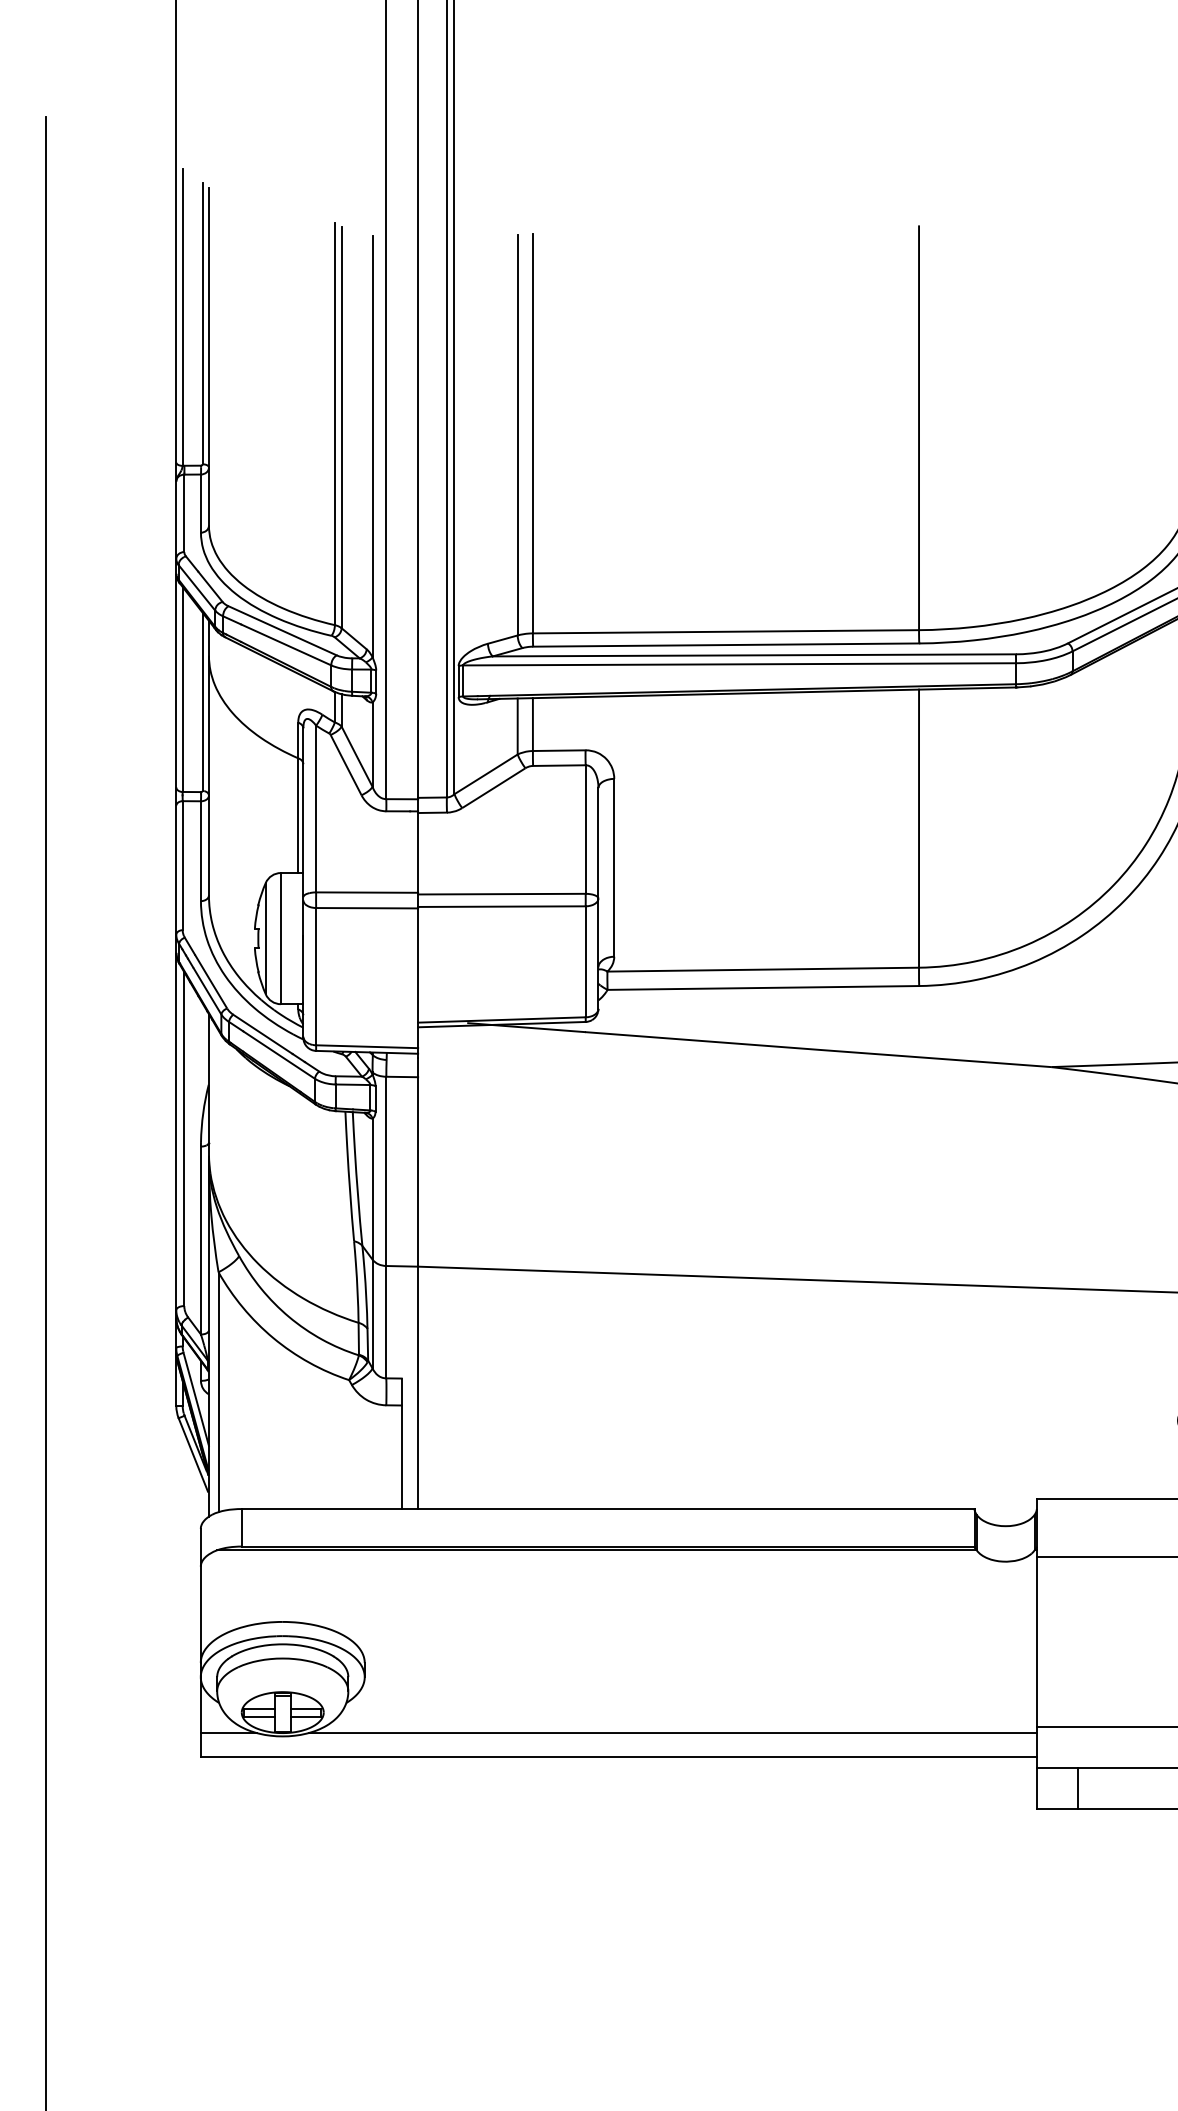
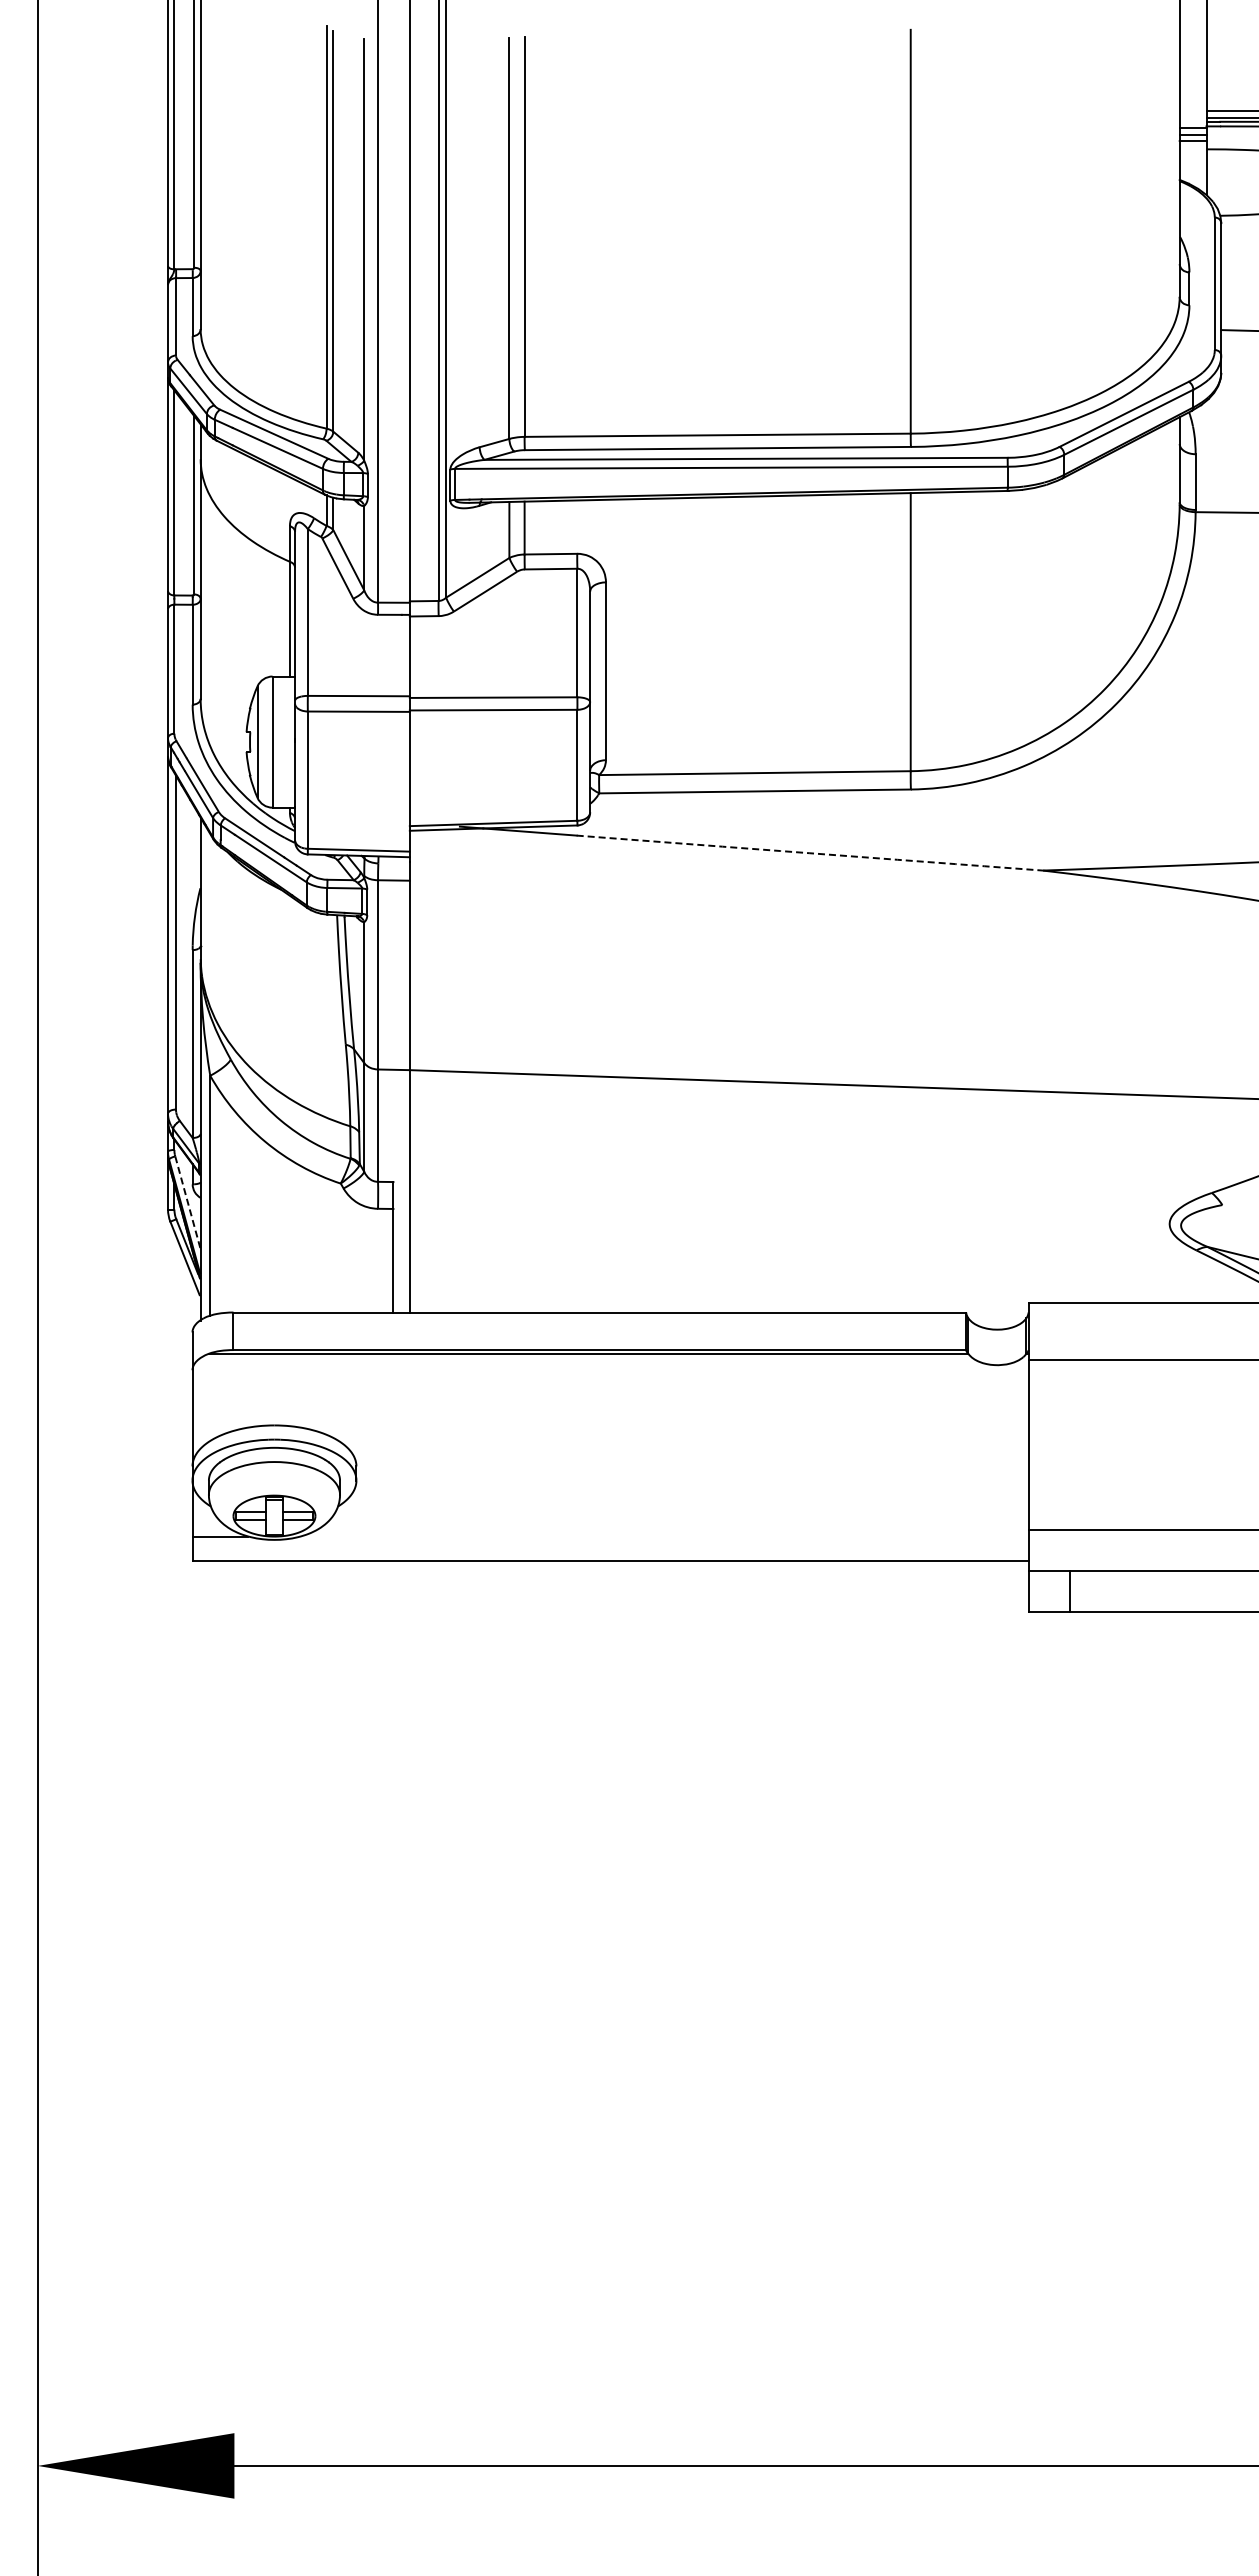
arc: (817, 1050) -> (809, 853), solid -> dashed
line: (196, 1400) -> (188, 1203), solid -> dashed
line: (672, 1733) -> (664, 1536), removed

